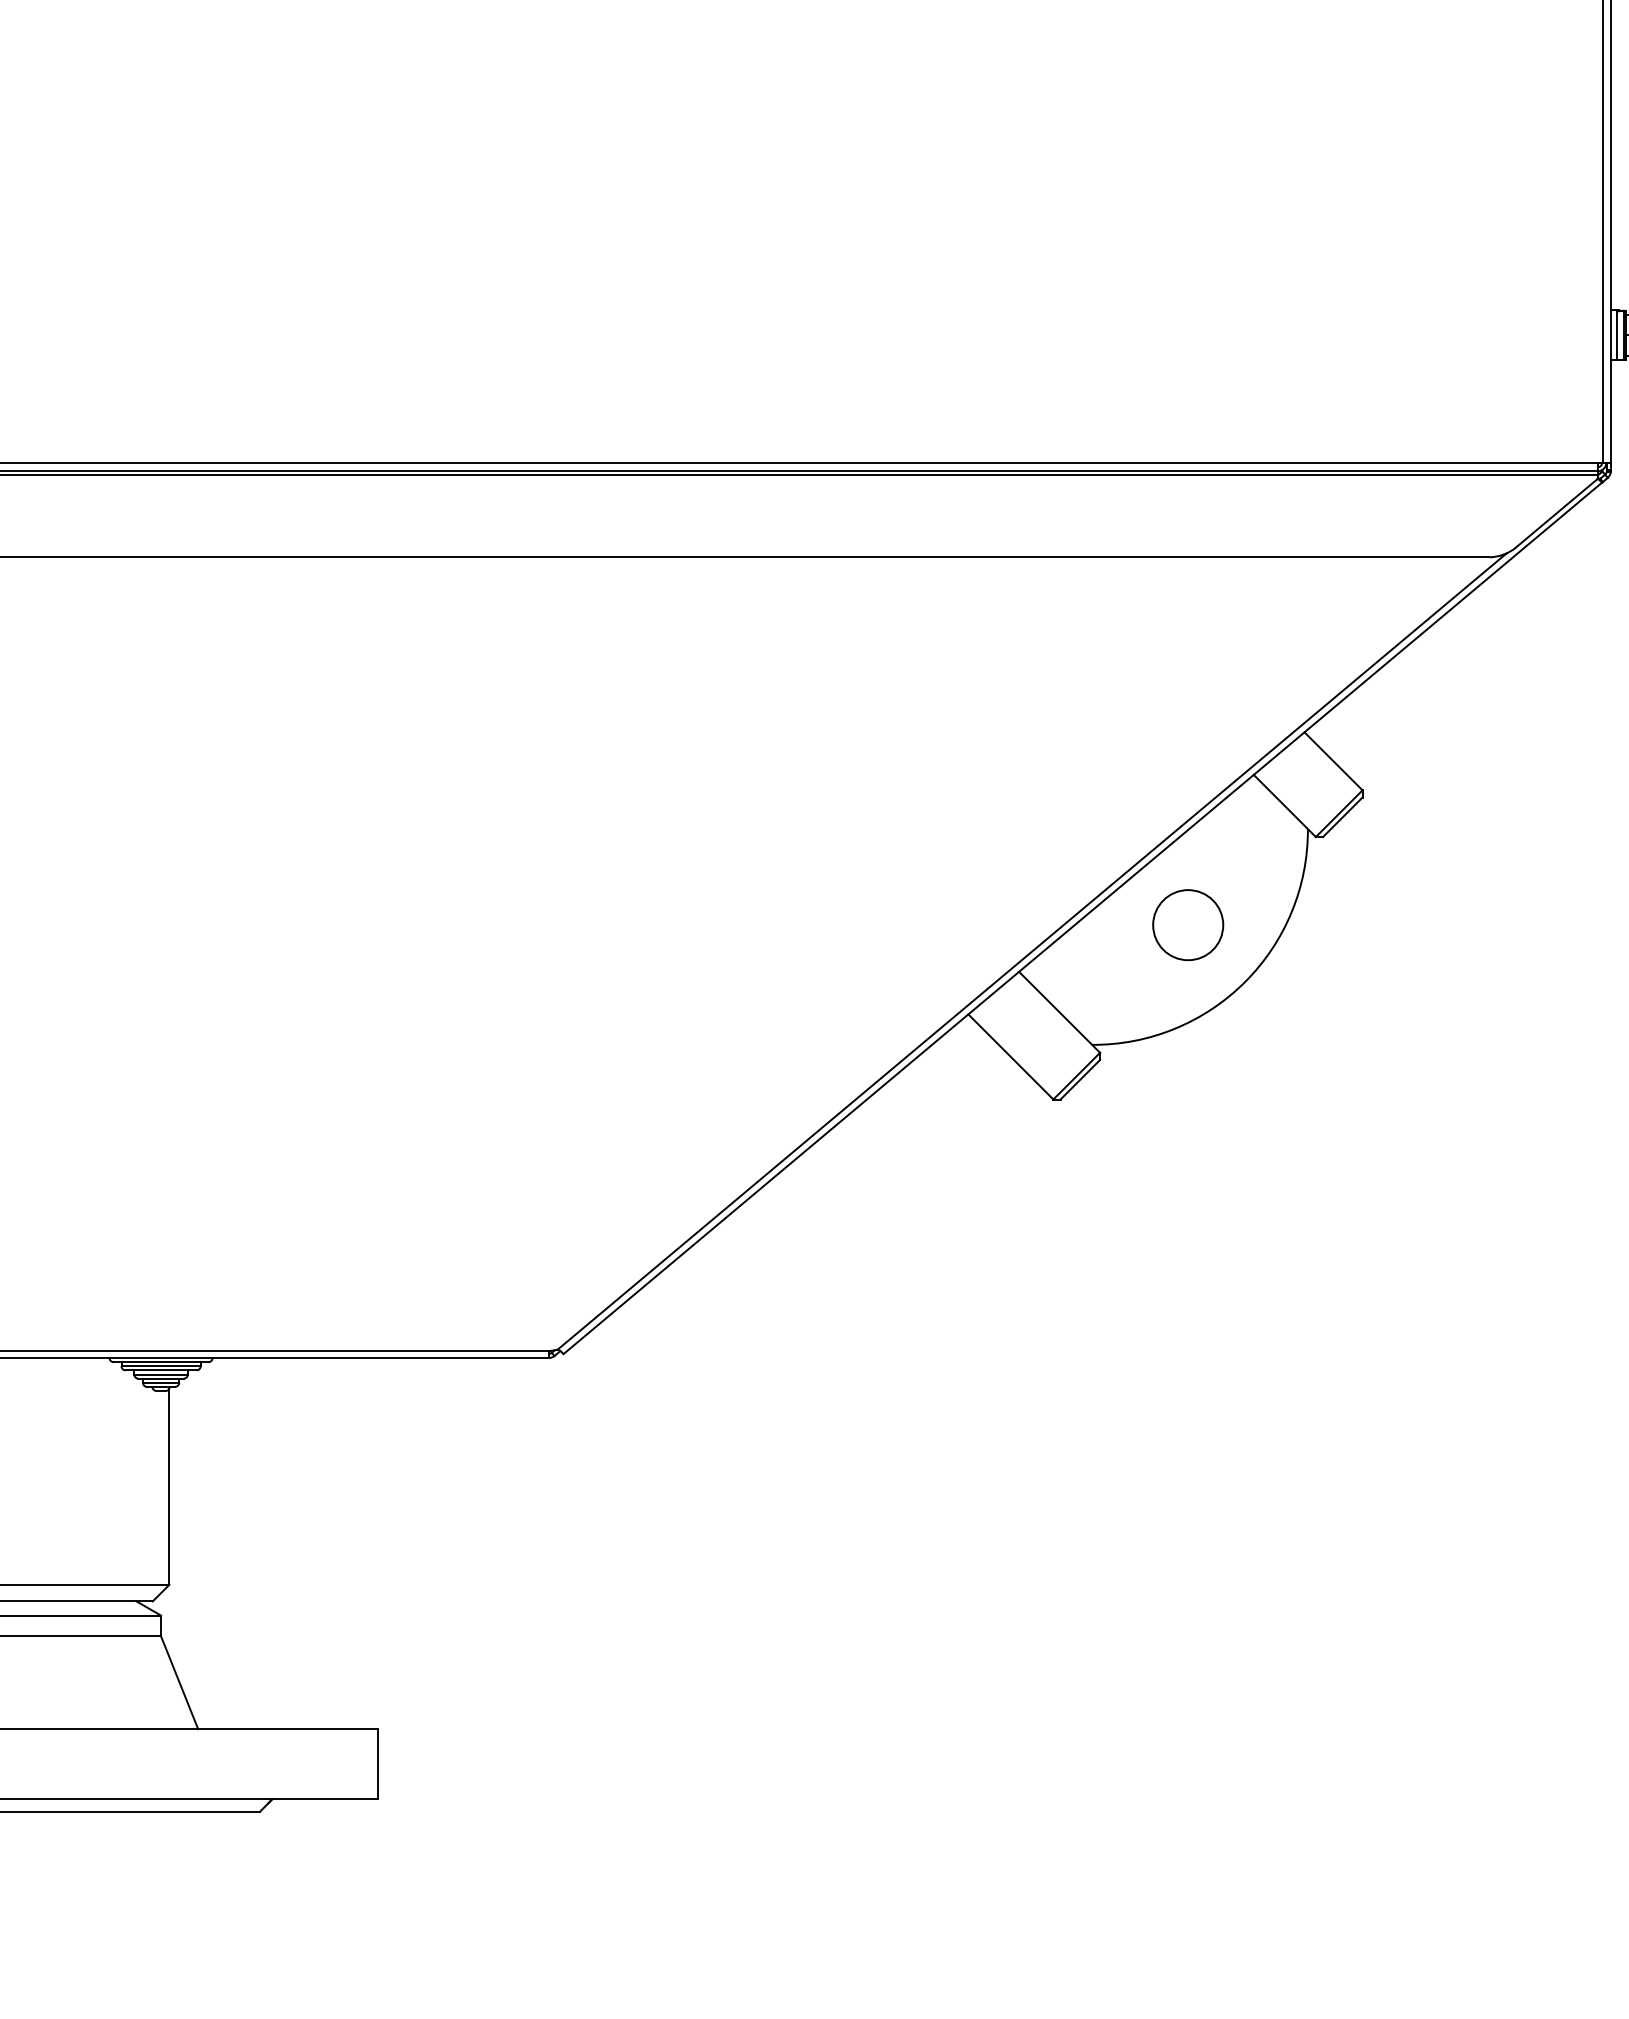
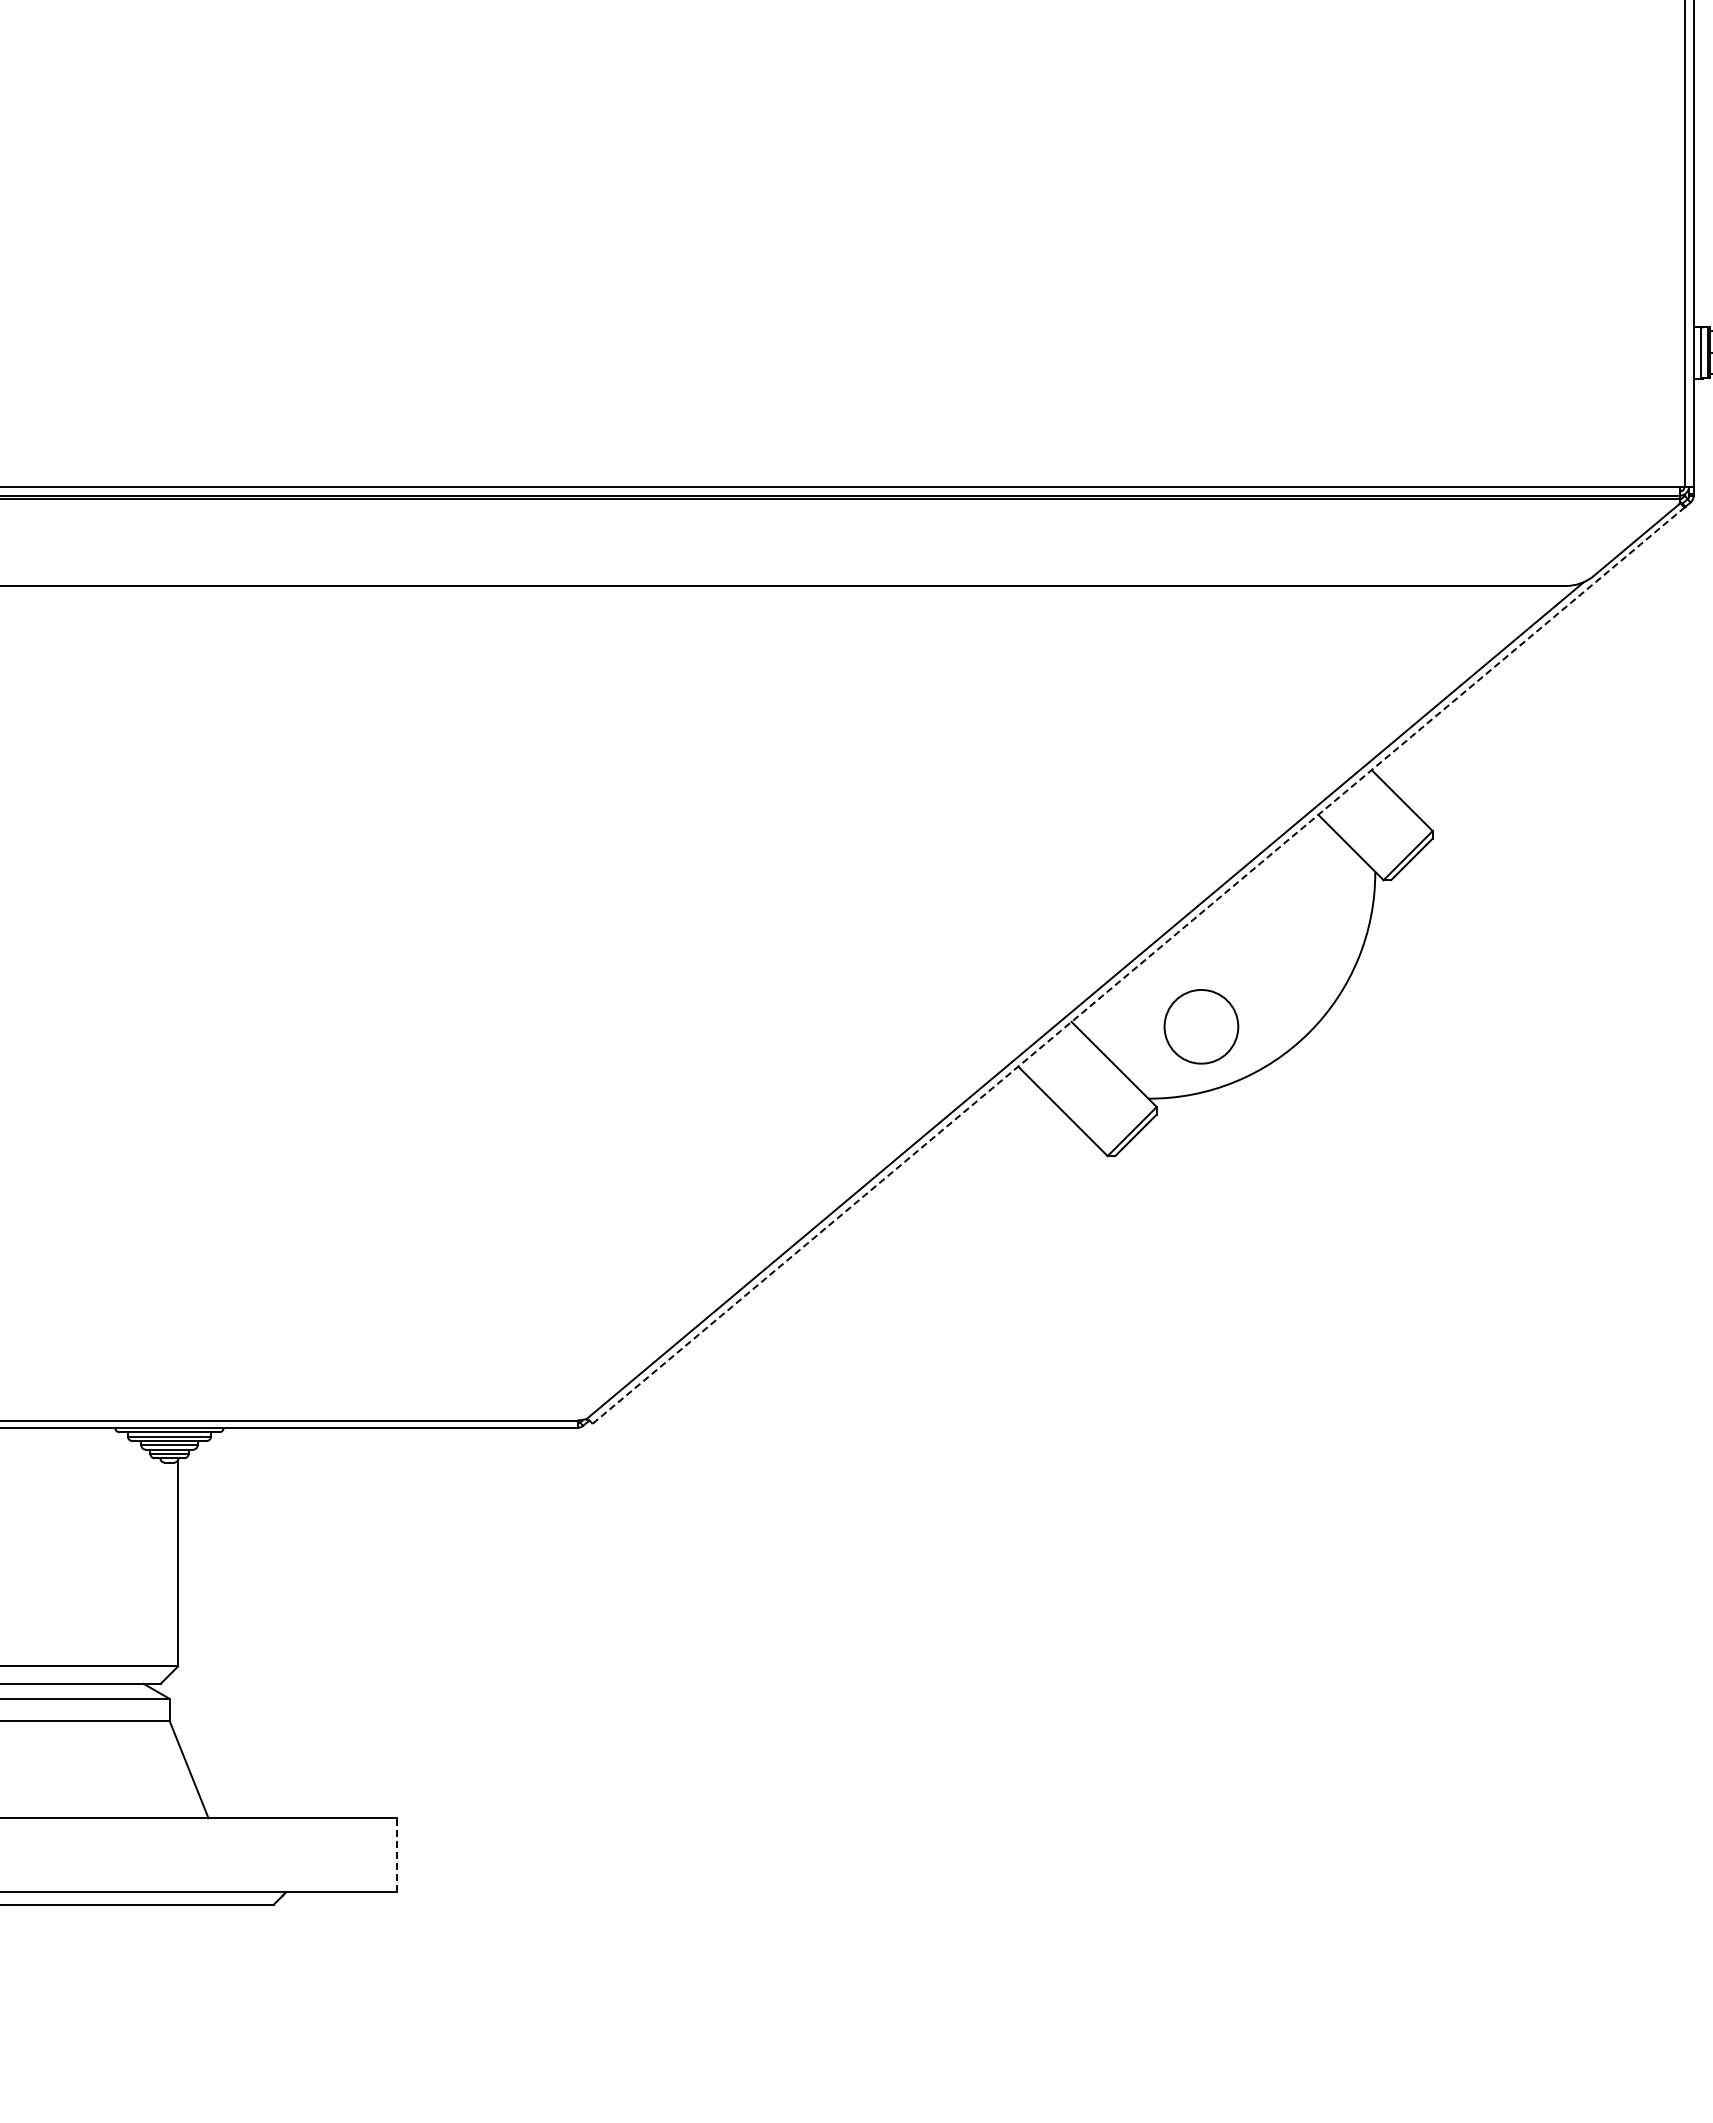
line: (1082, 918) -> (1138, 965), solid -> dashed
circle: (1188, 924) -> (1201, 1026), moved
line: (377, 1764) -> (397, 1855), solid -> dashed

